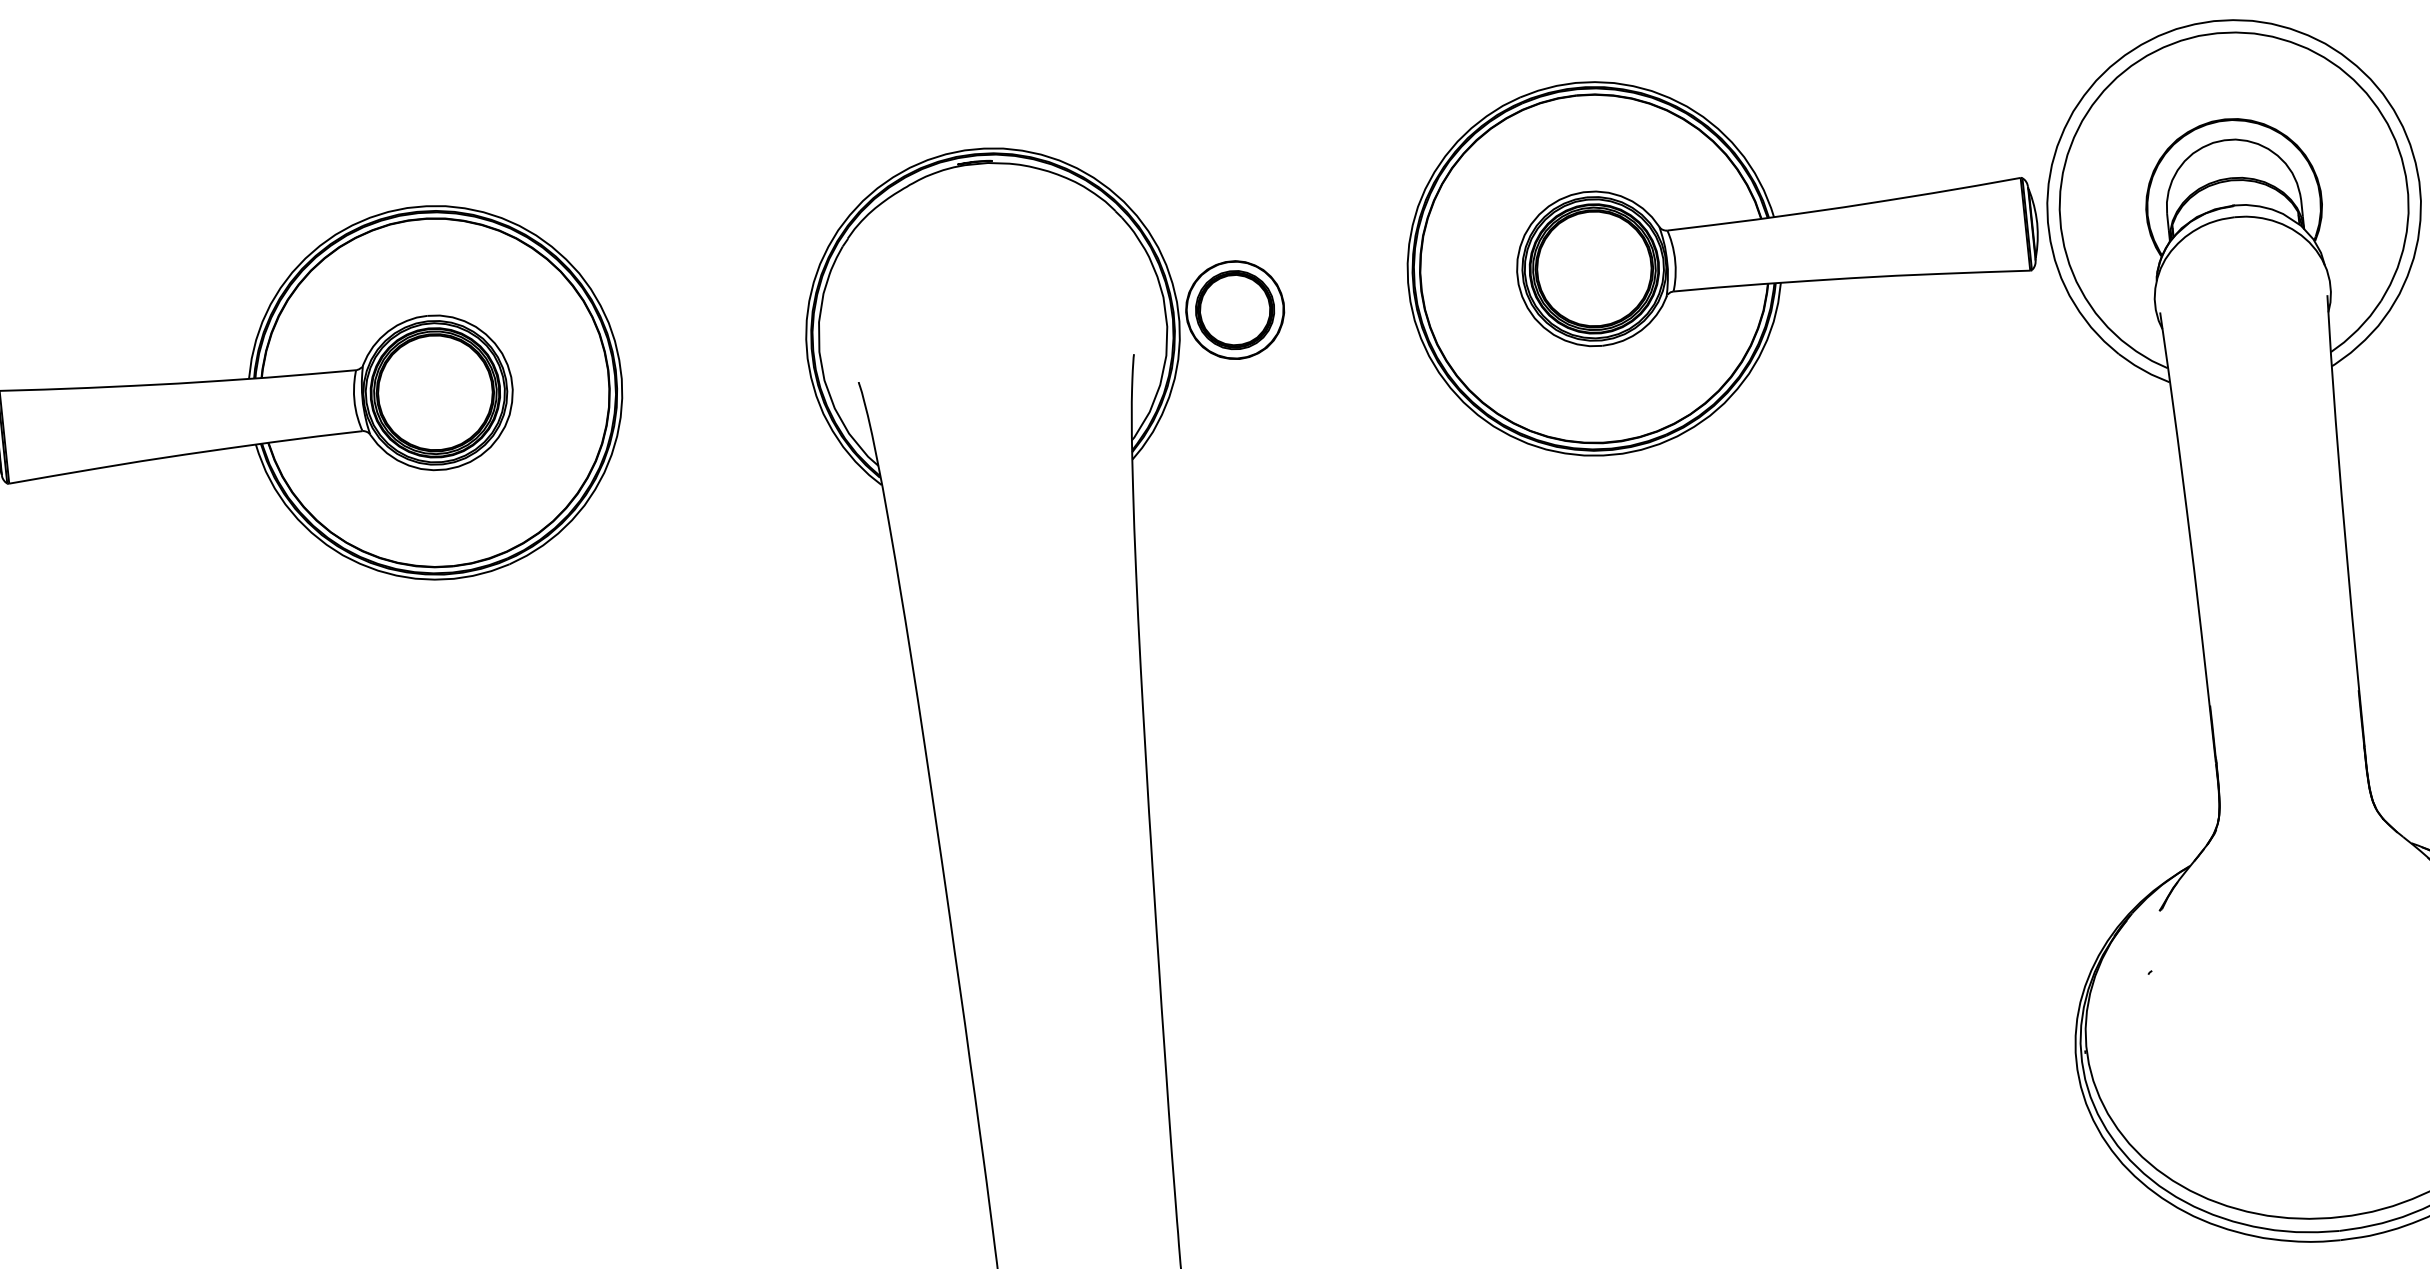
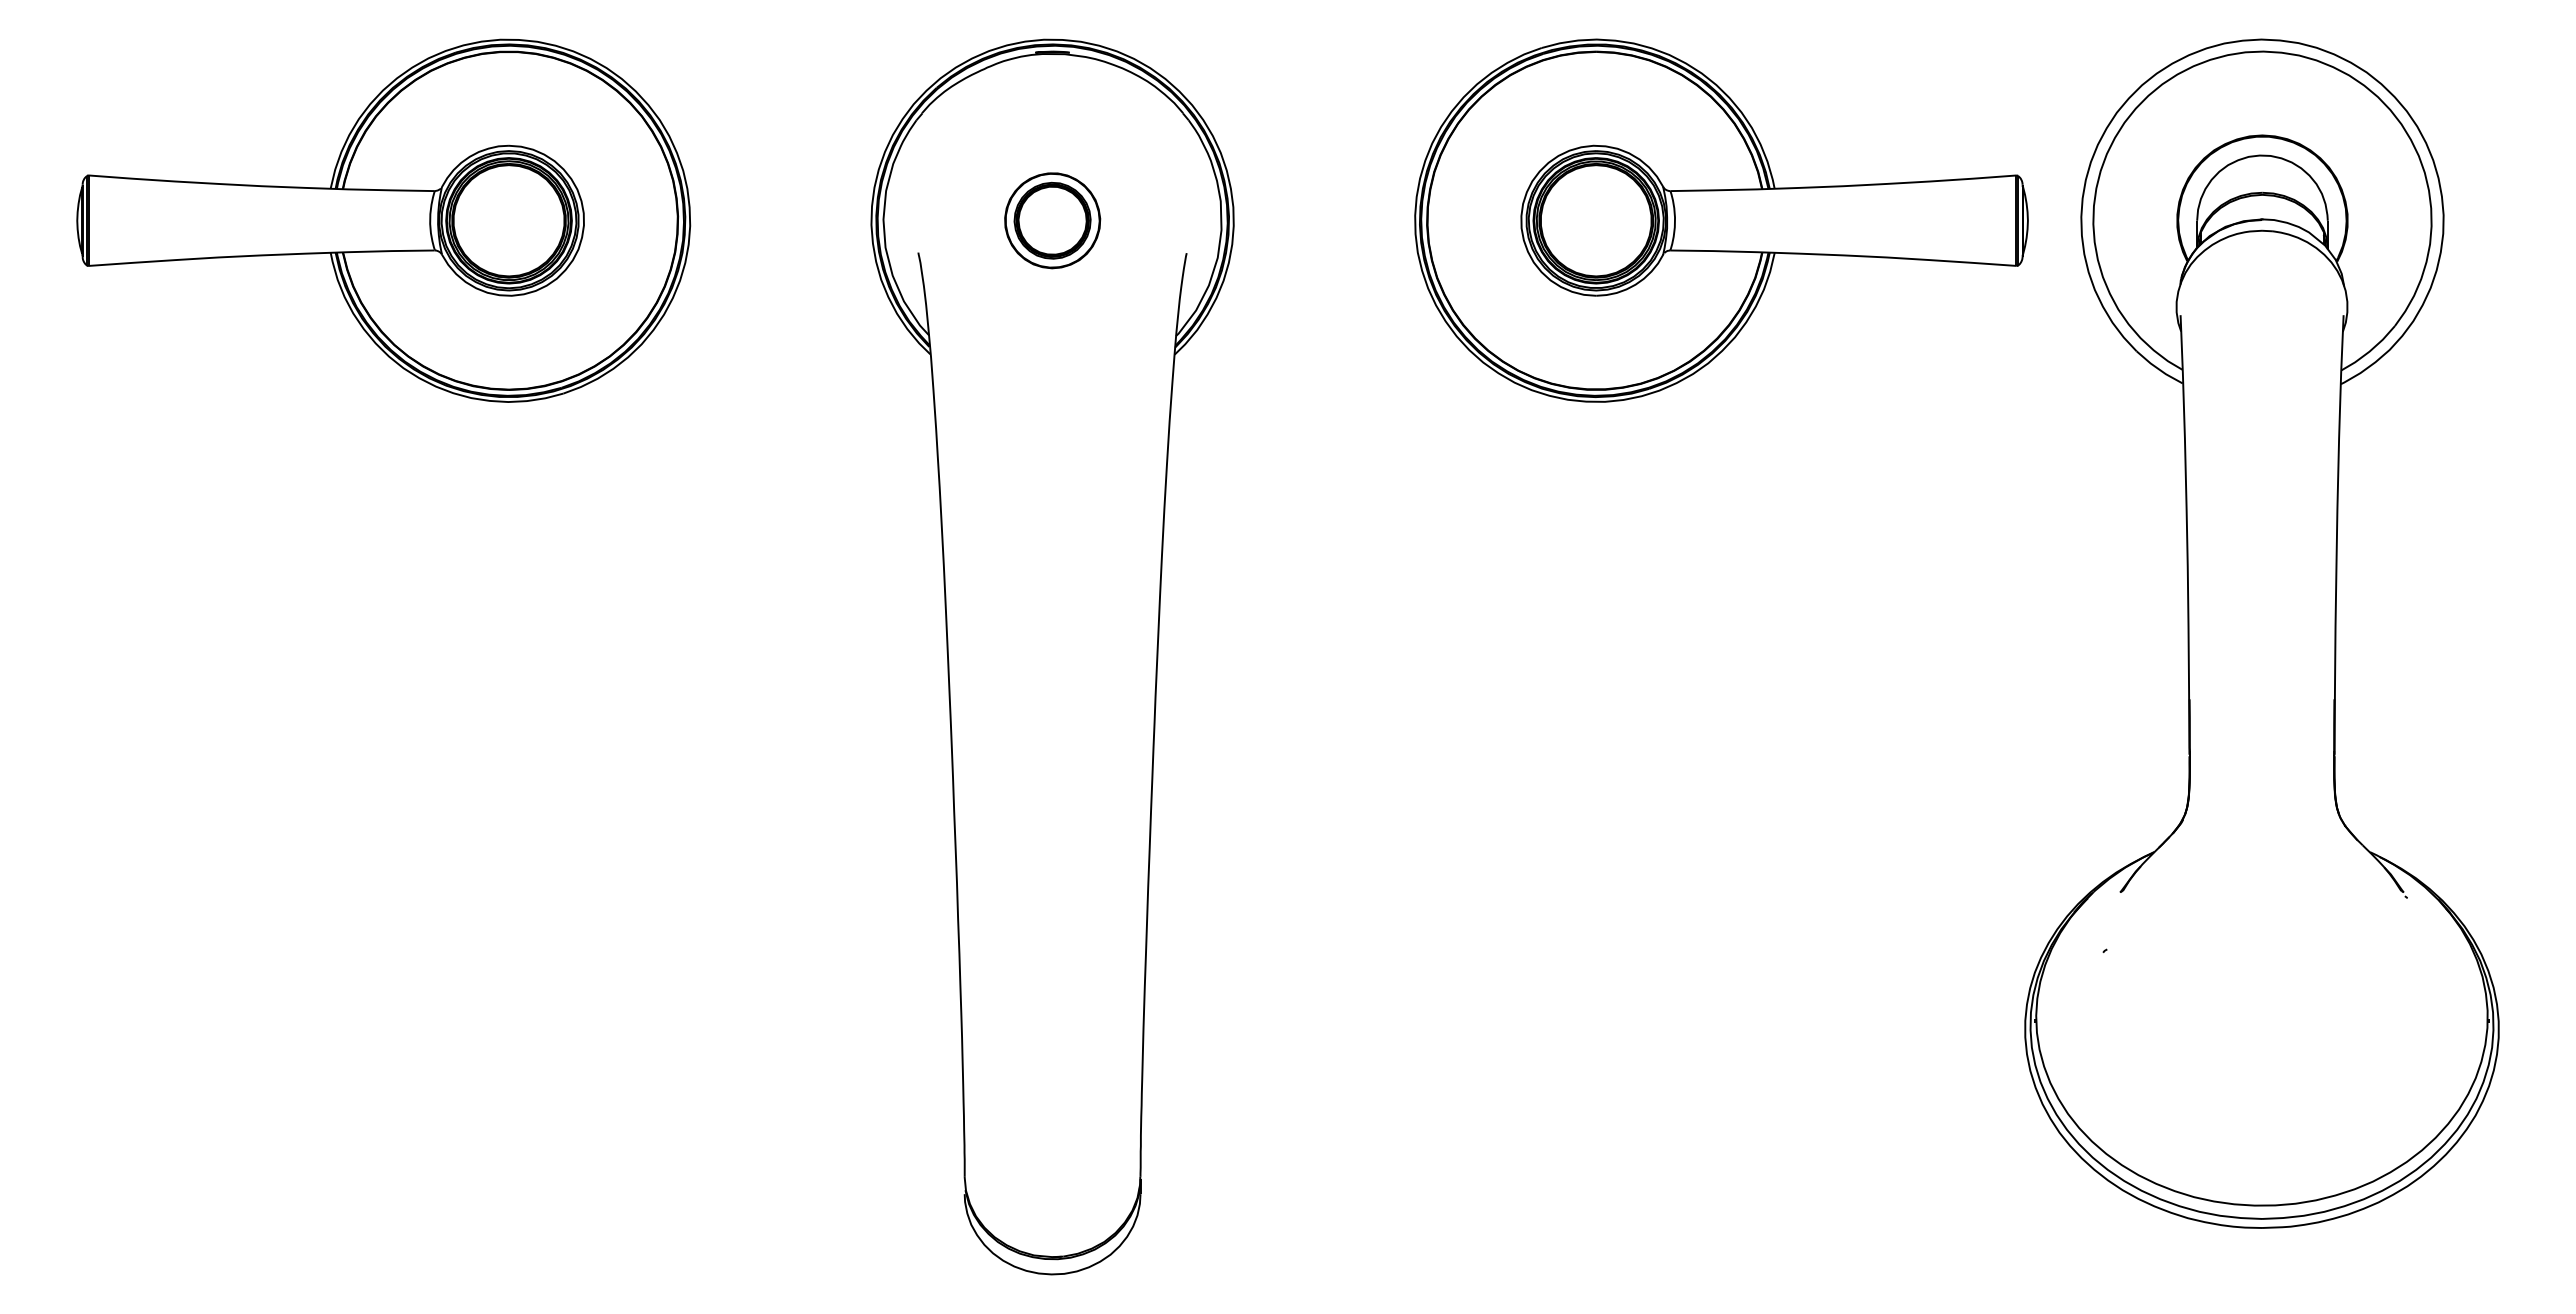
part: (1722, 255) -> (1721, 220), moved
part: (1234, 309) -> (1052, 220), moved

